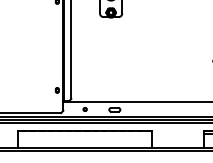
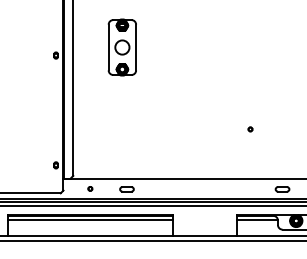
line: (84, 130) -> (89, 214), dashed -> solid
line: (85, 134) -> (90, 219), added

